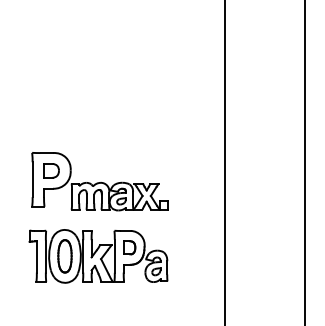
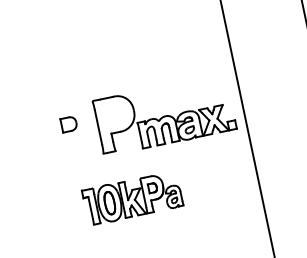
part: (99, 181) -> (164, 115), moved
part: (98, 256) -> (132, 198), size x0.7

